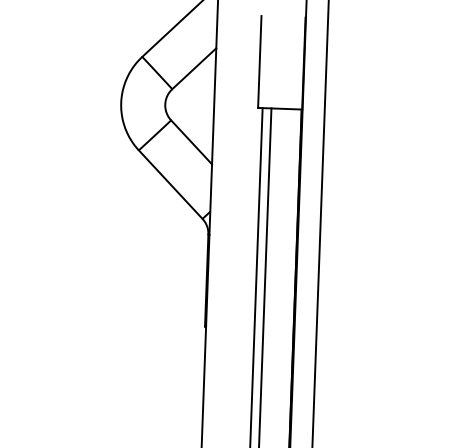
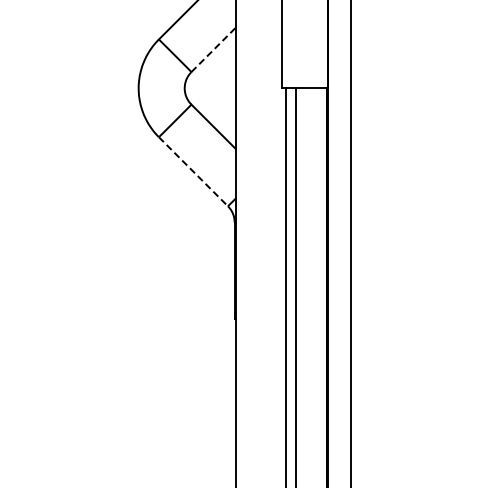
line: (194, 68) -> (213, 49), solid -> dashed
line: (170, 184) -> (193, 171), solid -> dashed

